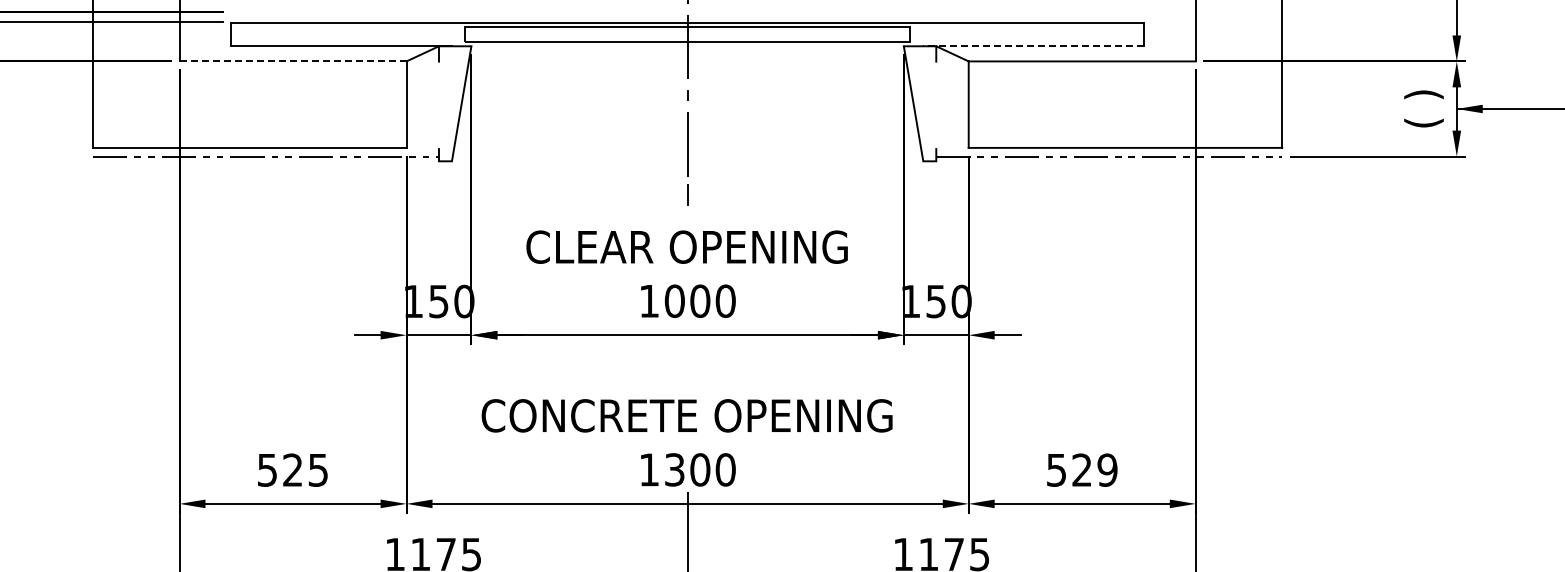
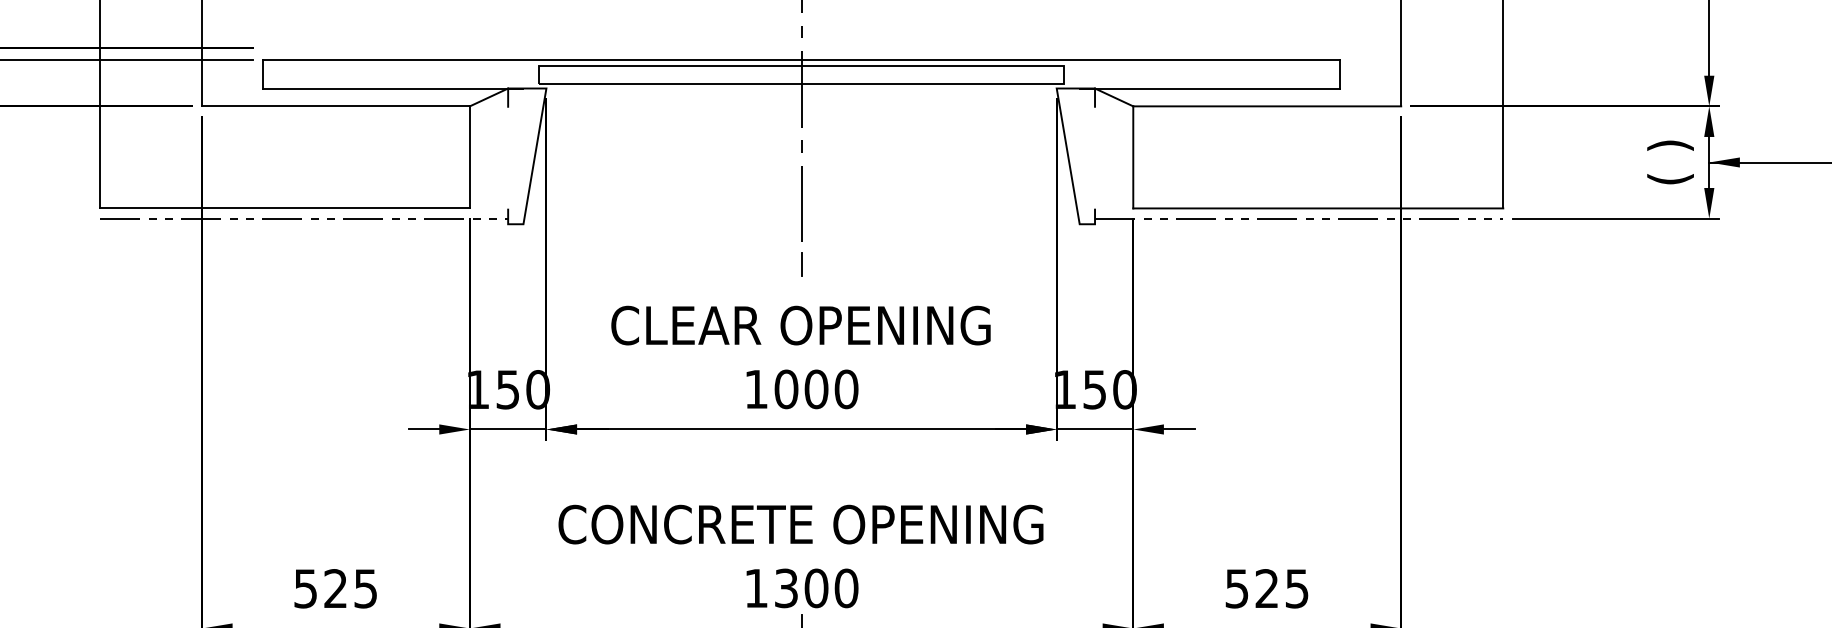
line: (1033, 46) -> (1209, 88), dashed -> solid
line: (293, 61) -> (336, 106), dashed -> solid
text: (1107, 469) -> (1297, 587), 529 -> 525

